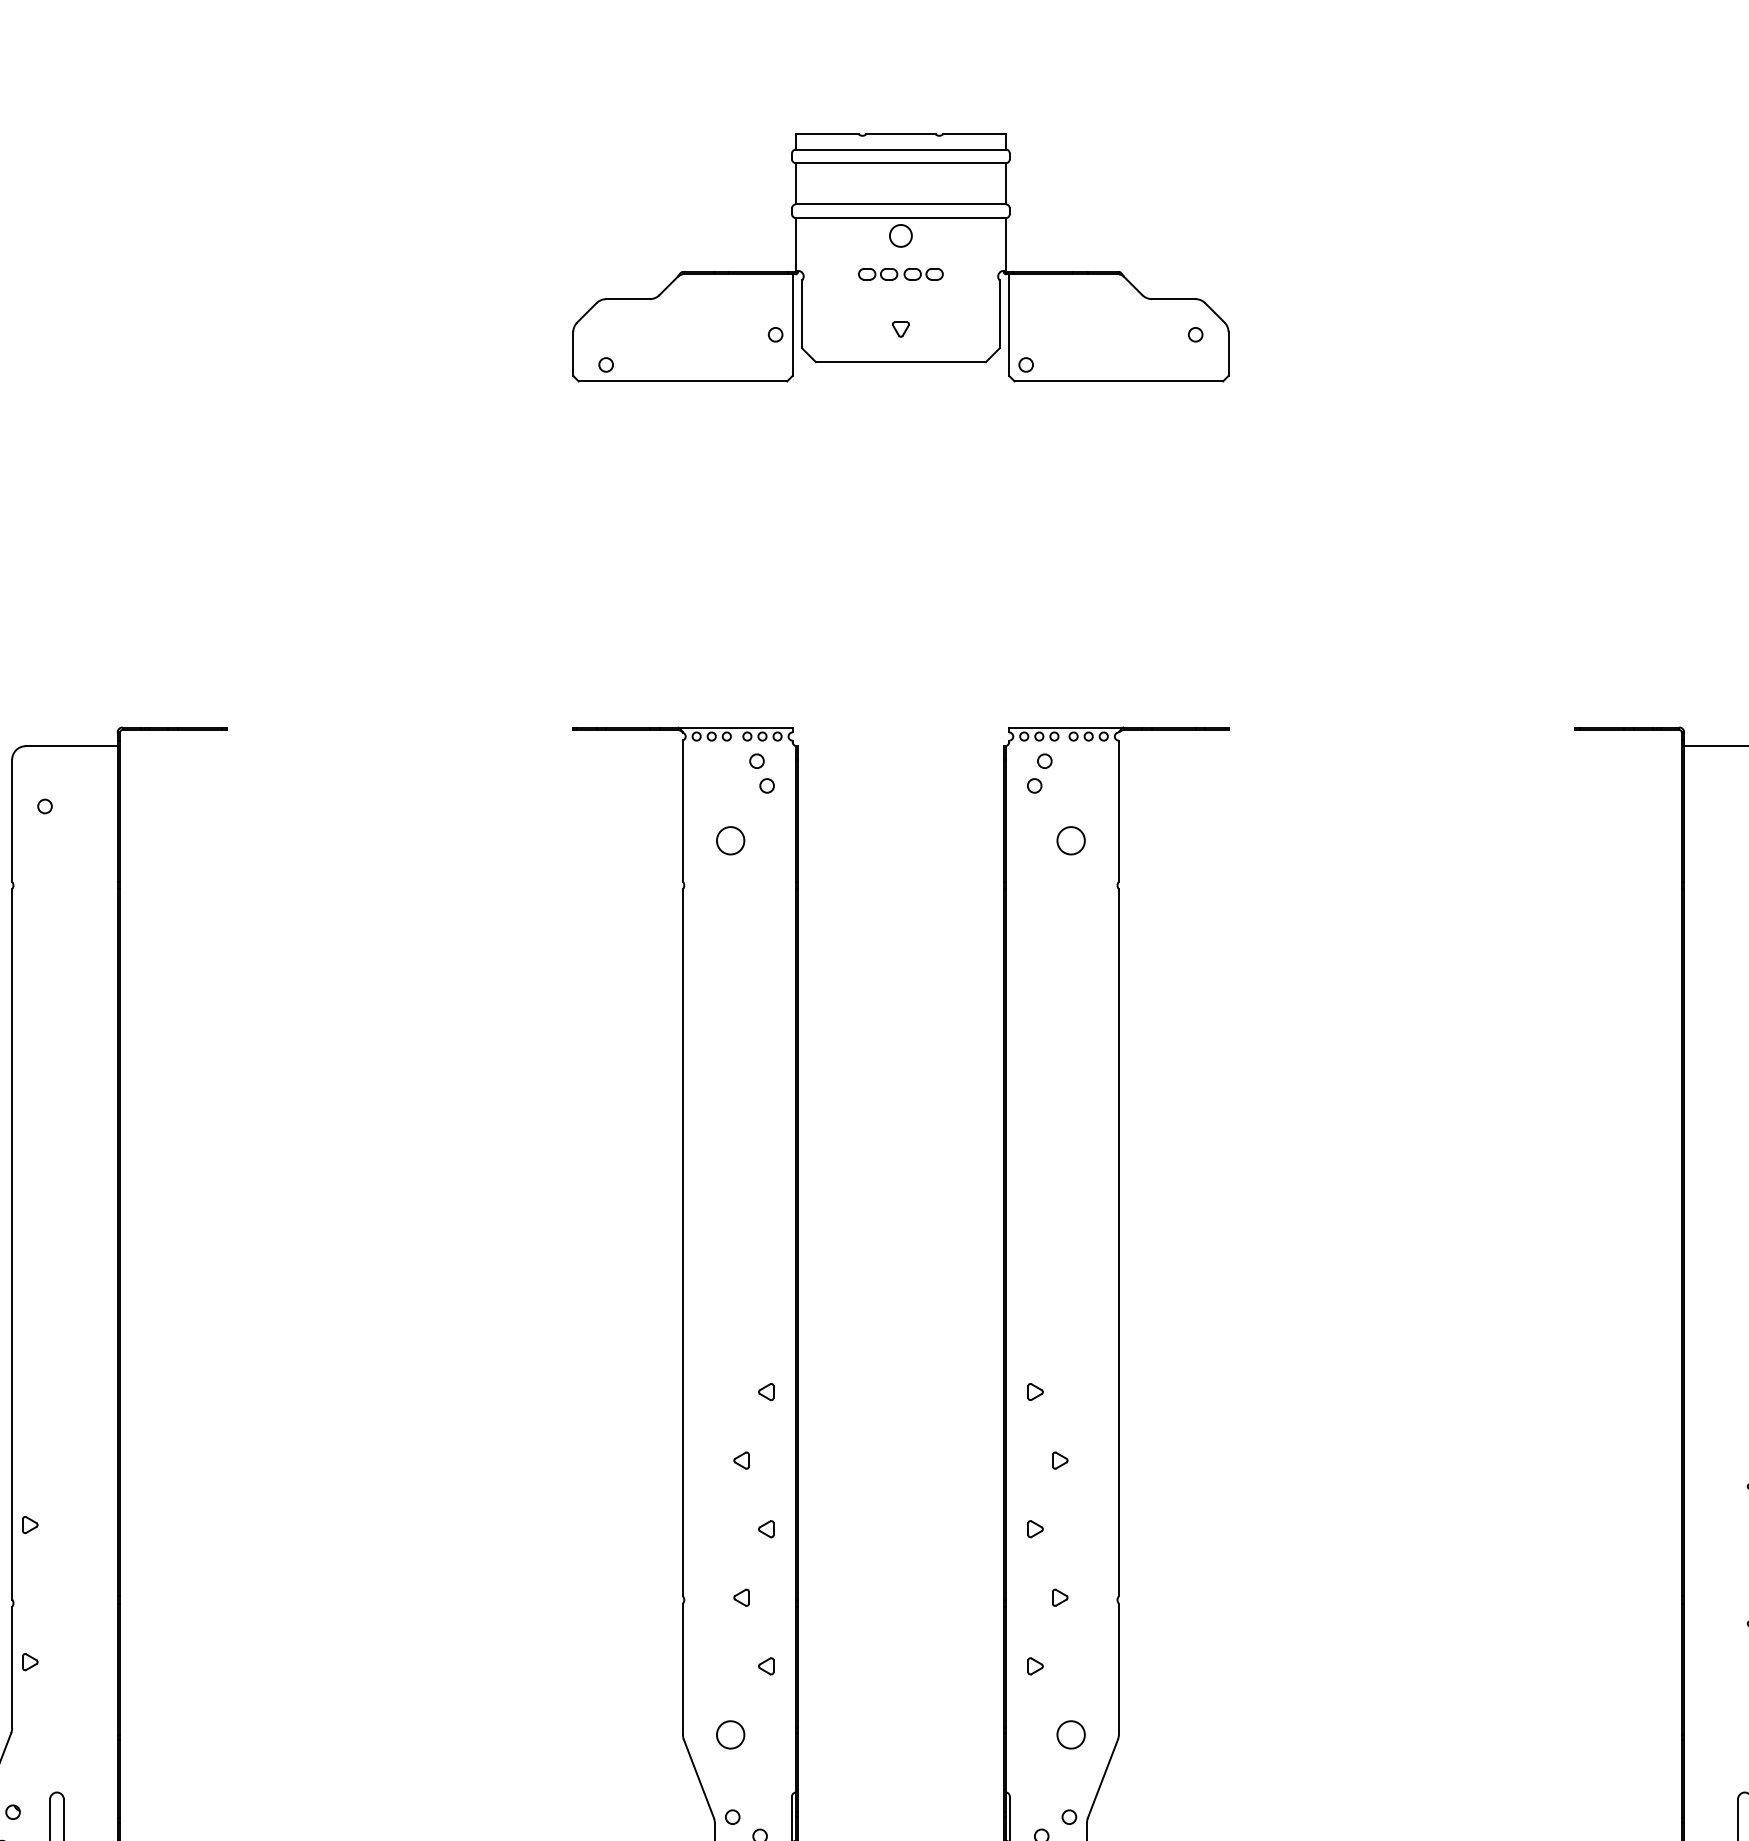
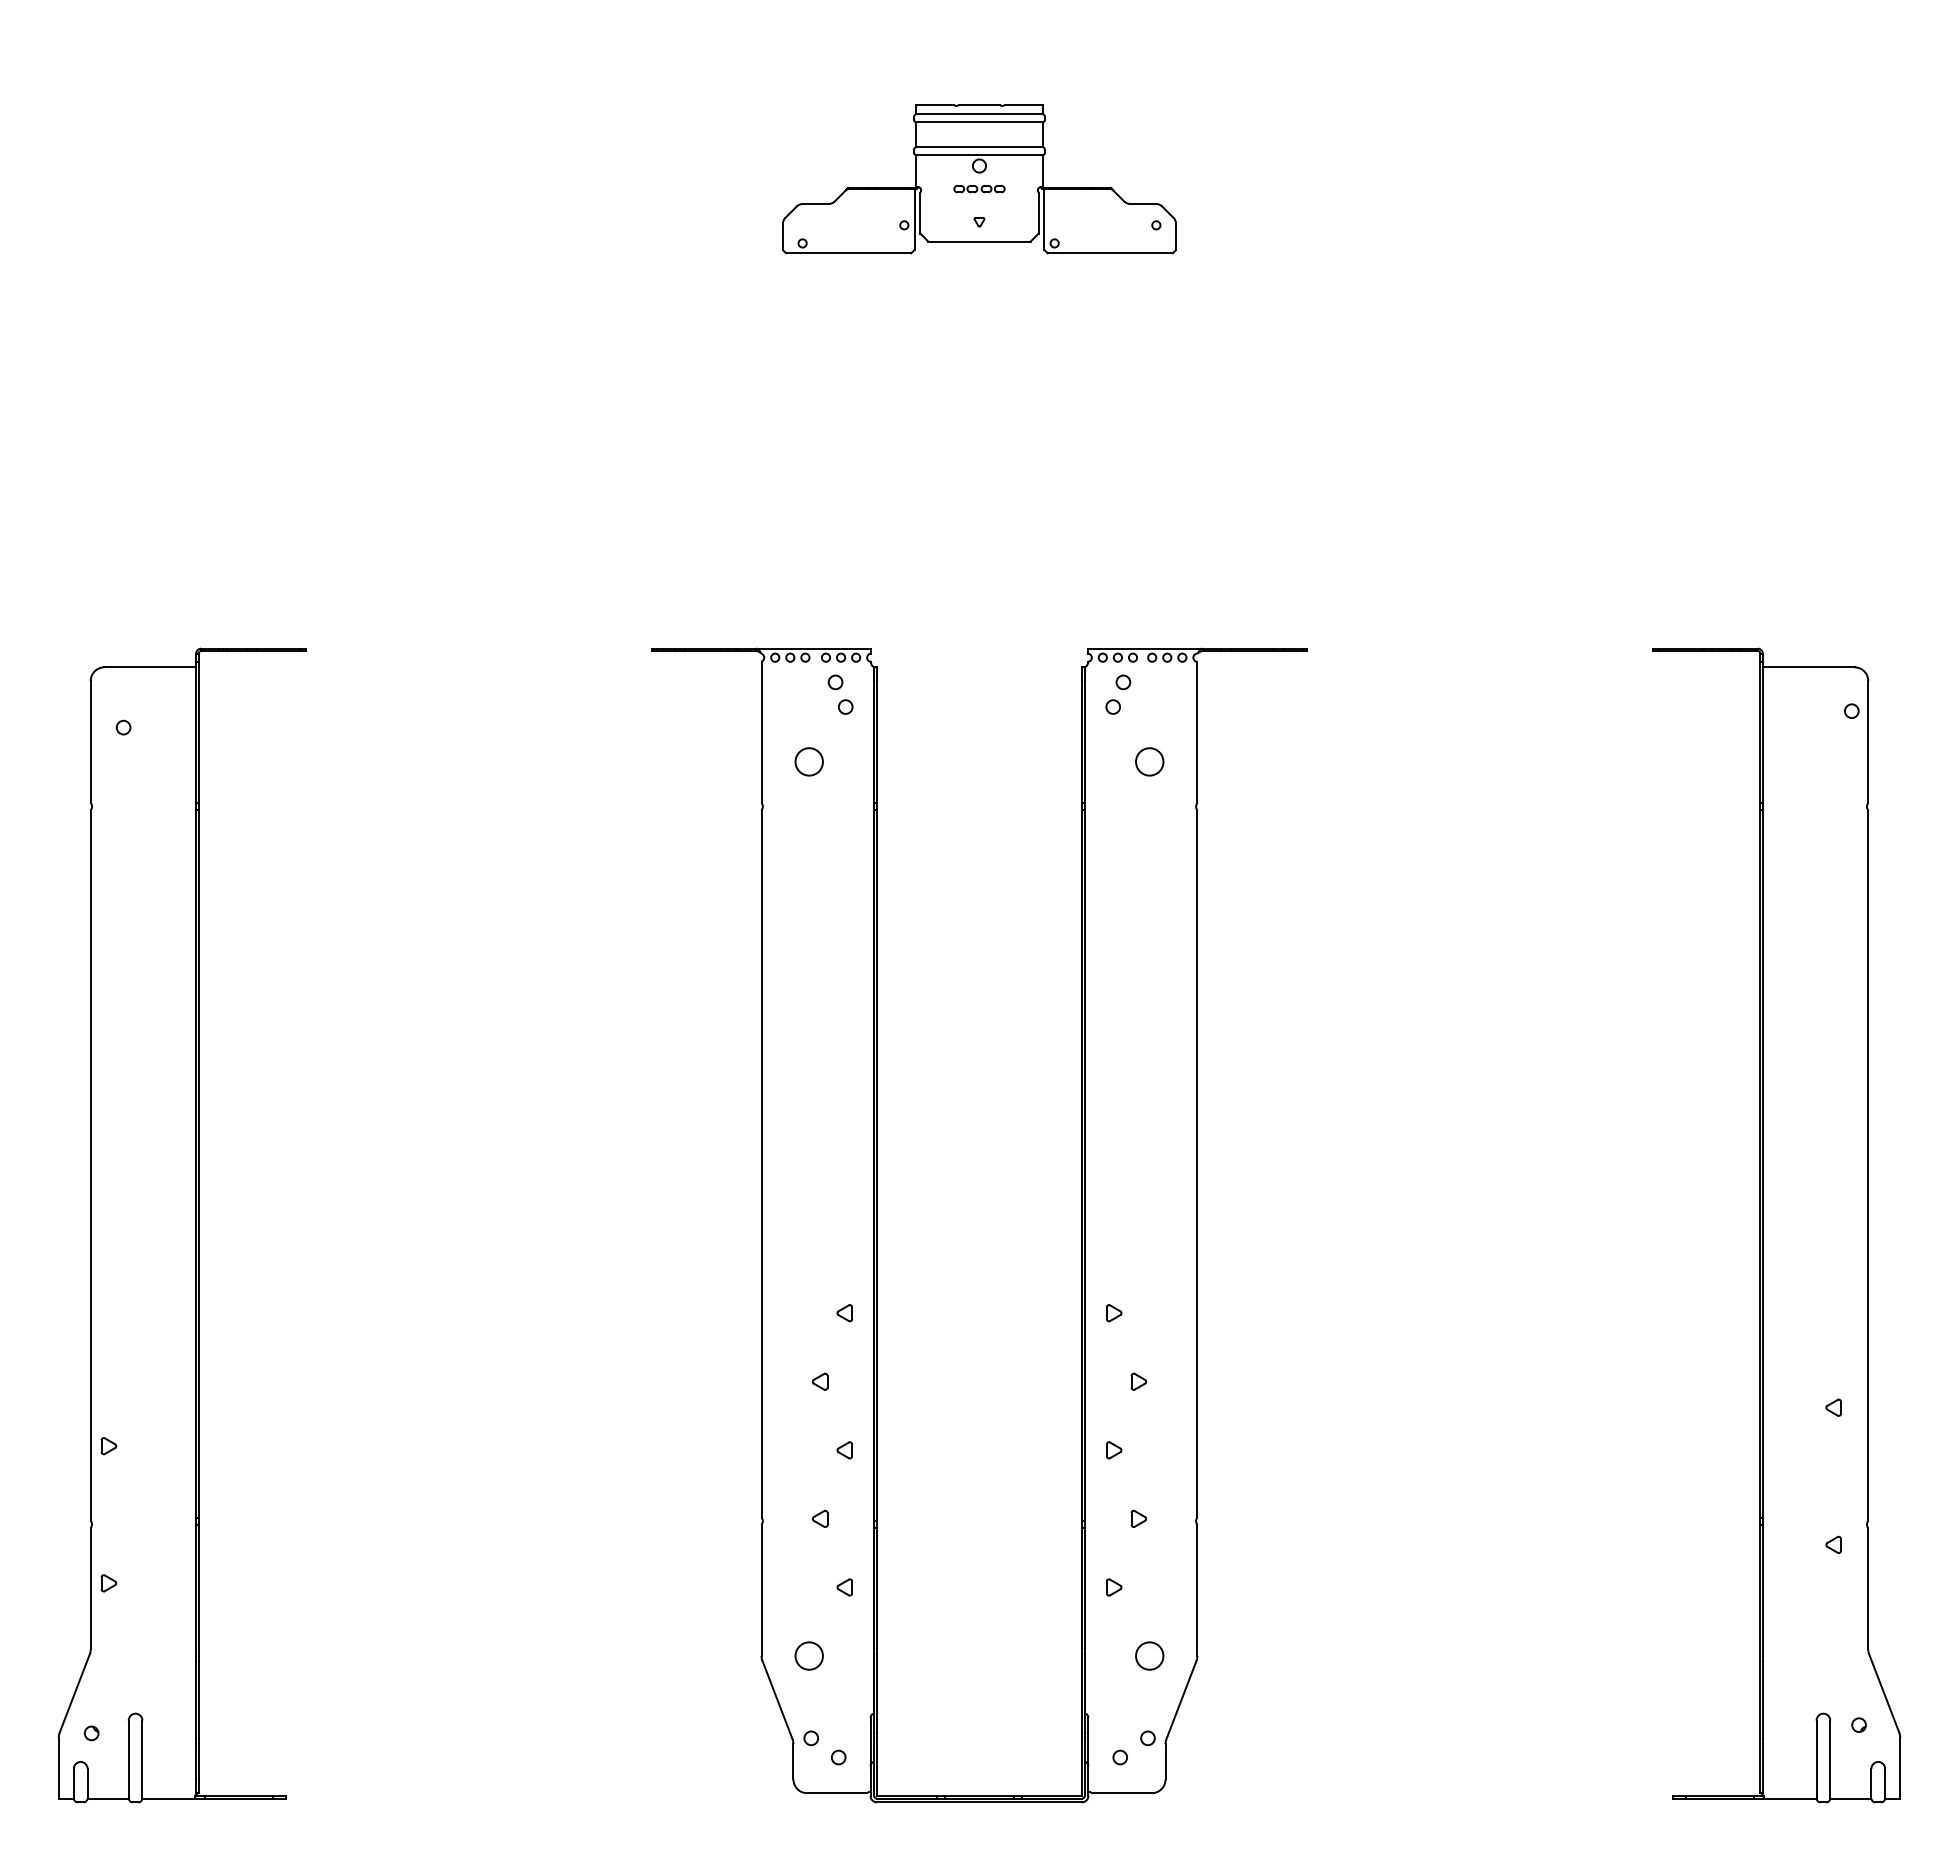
part: (900, 258) -> (979, 179), size x0.6

